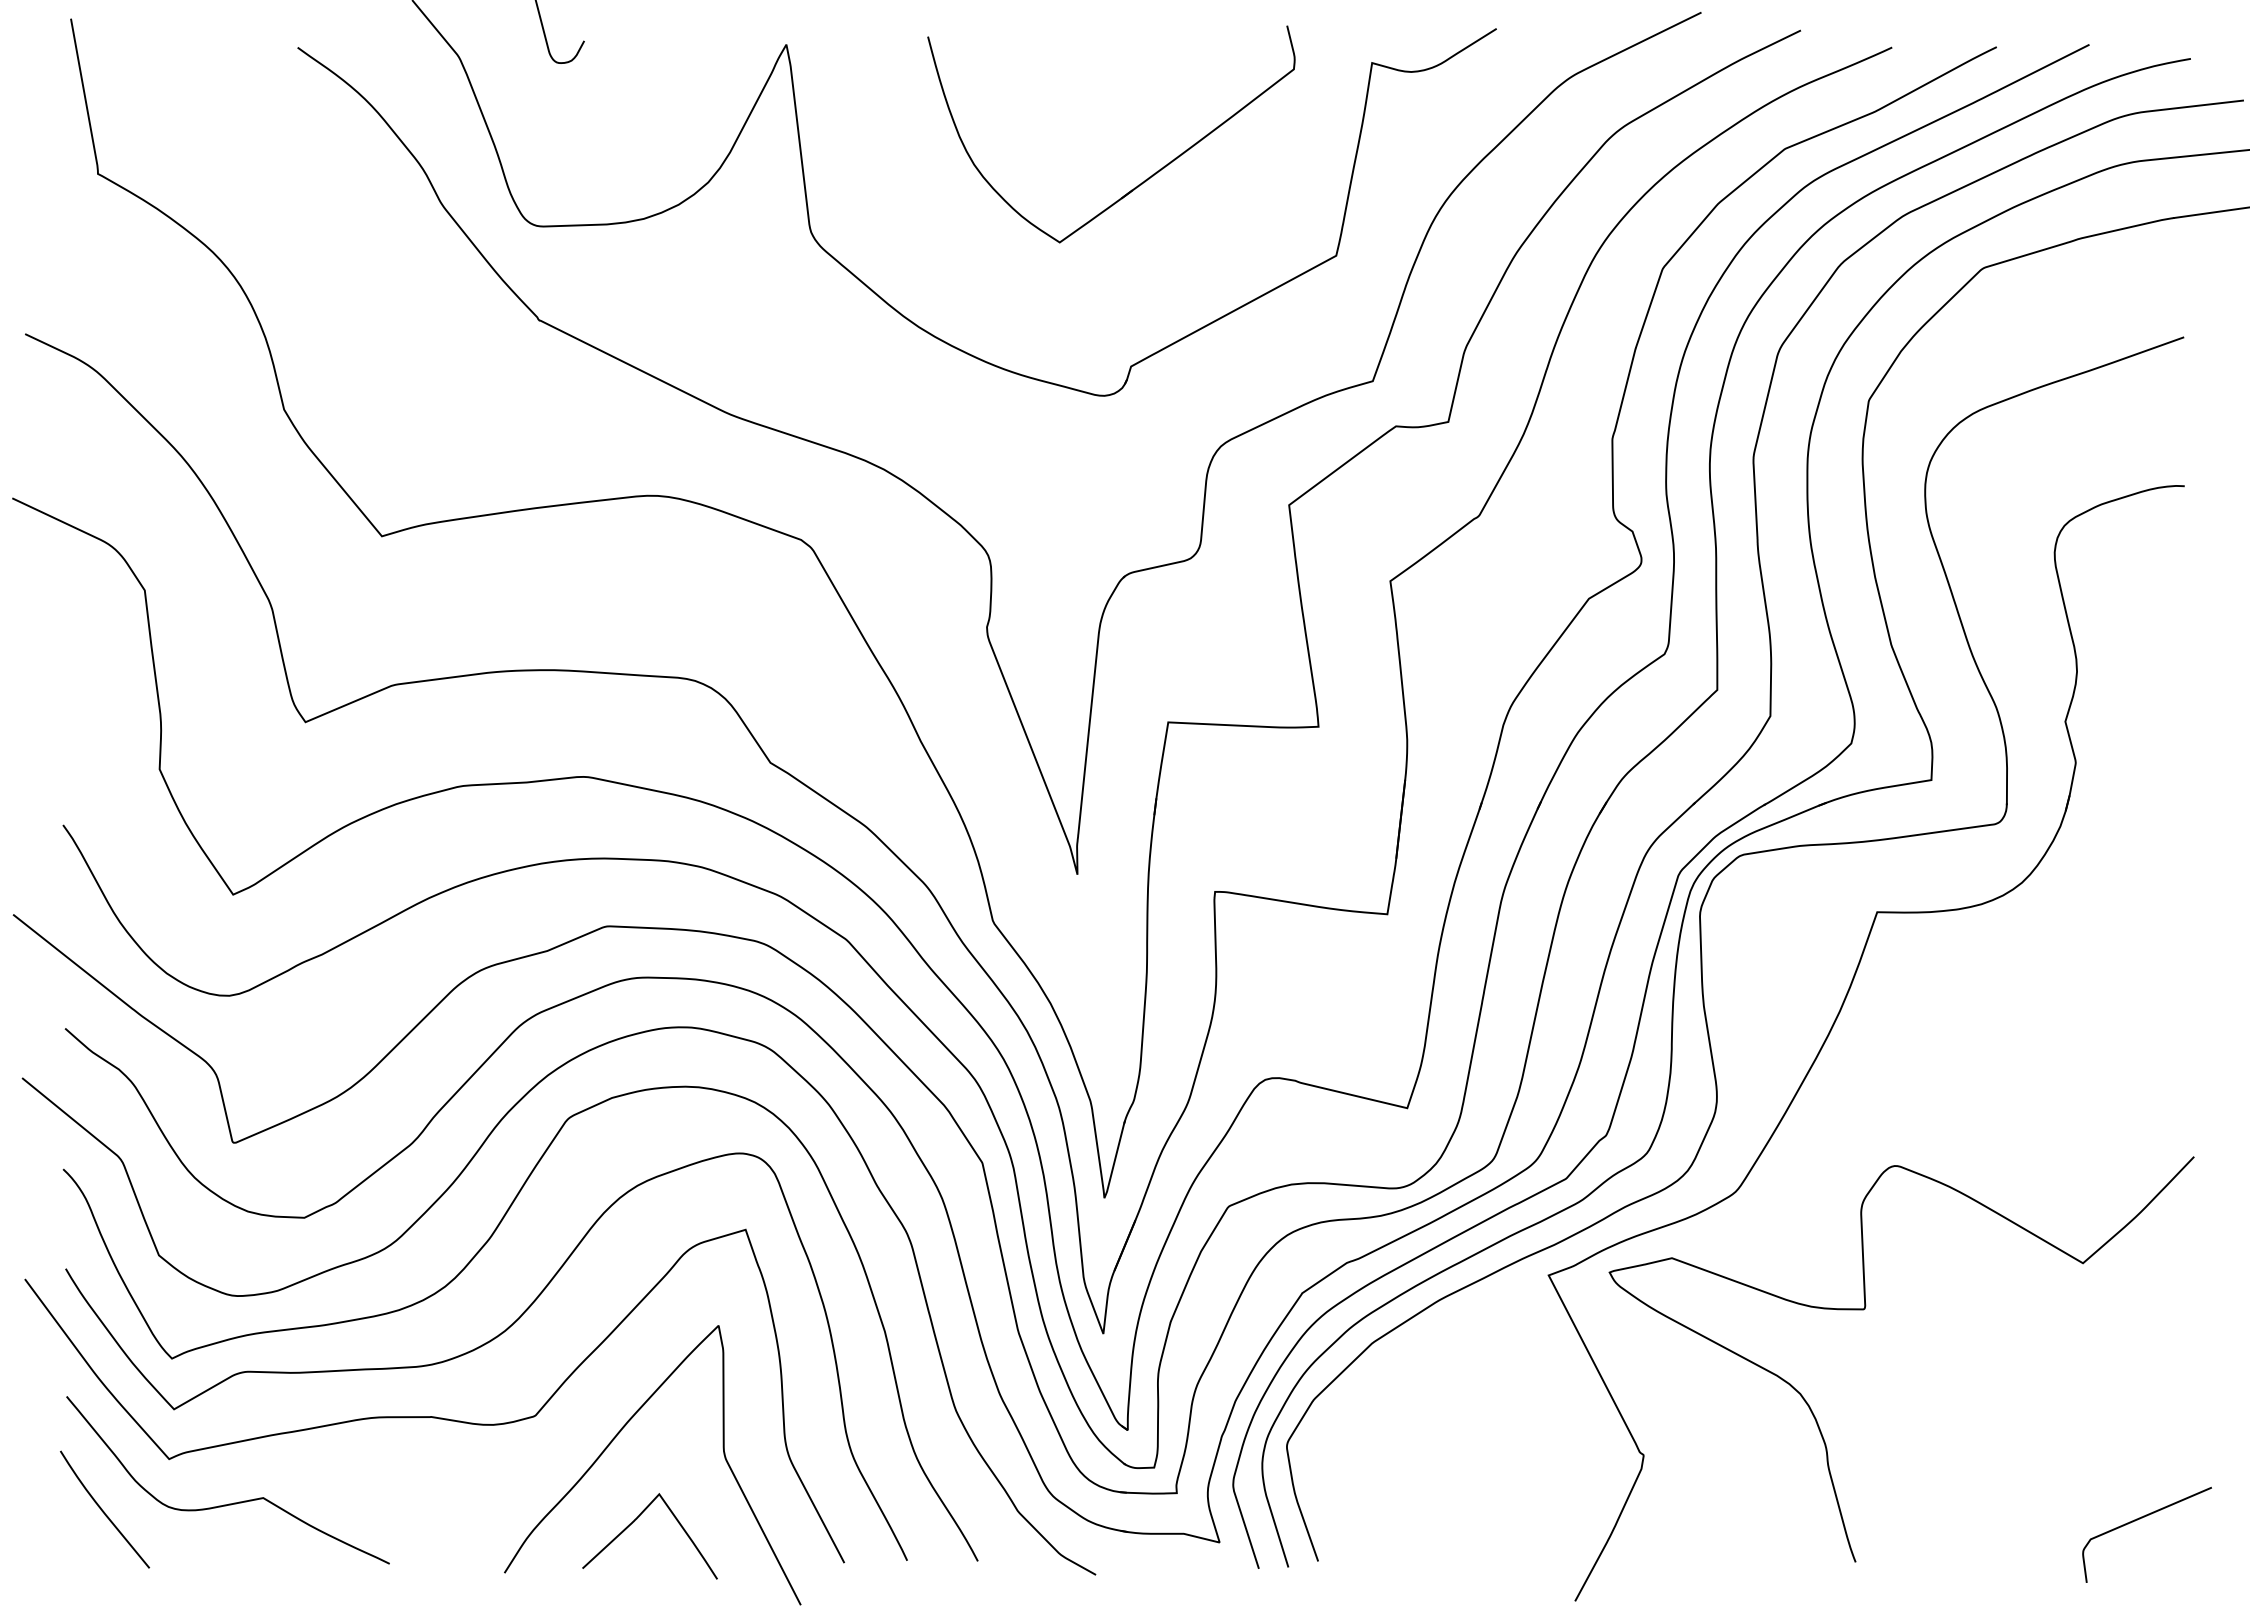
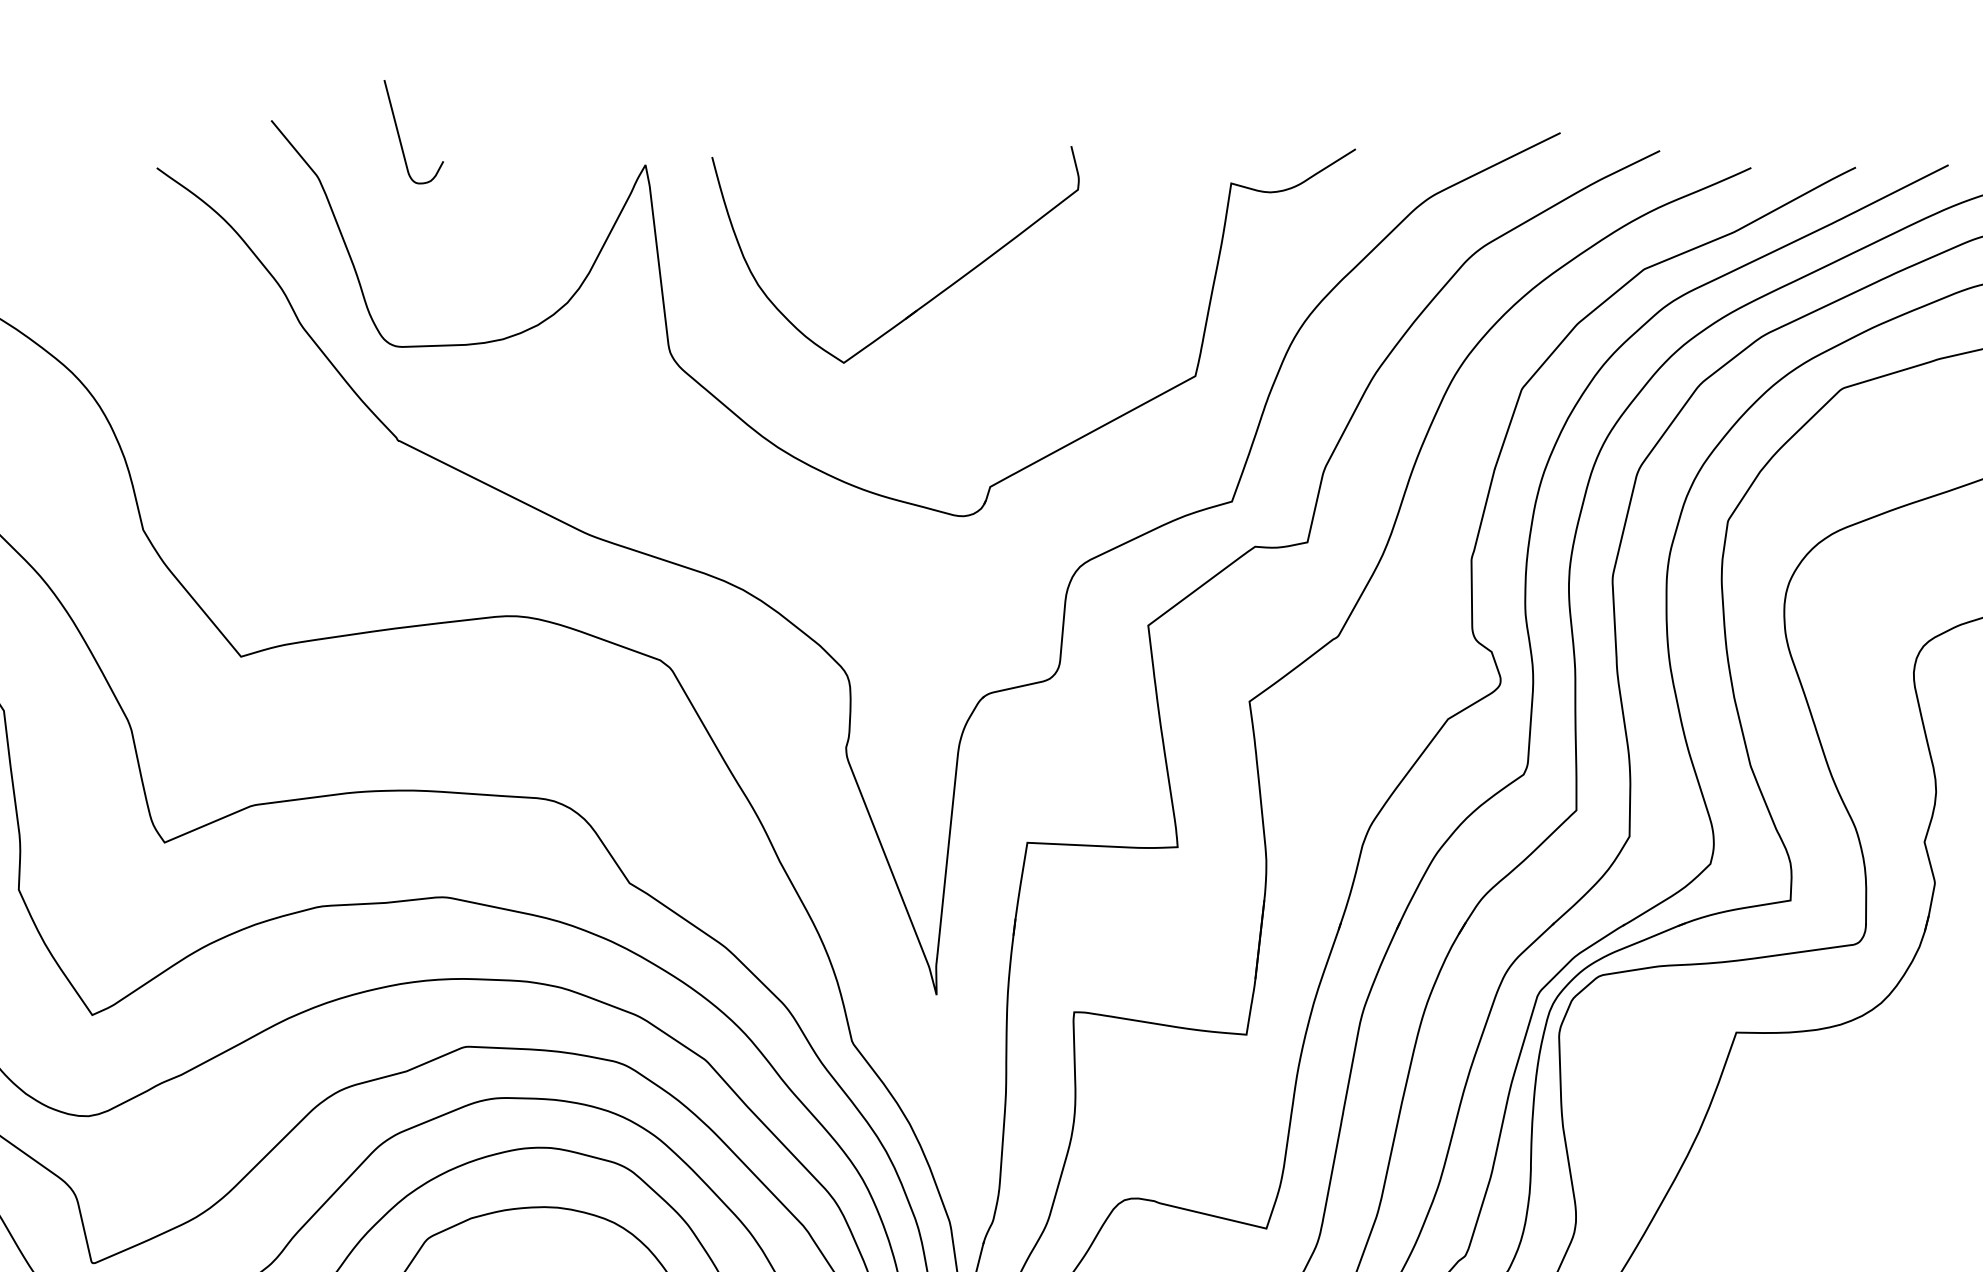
part: (1145, 179) -> (929, 299), moved

